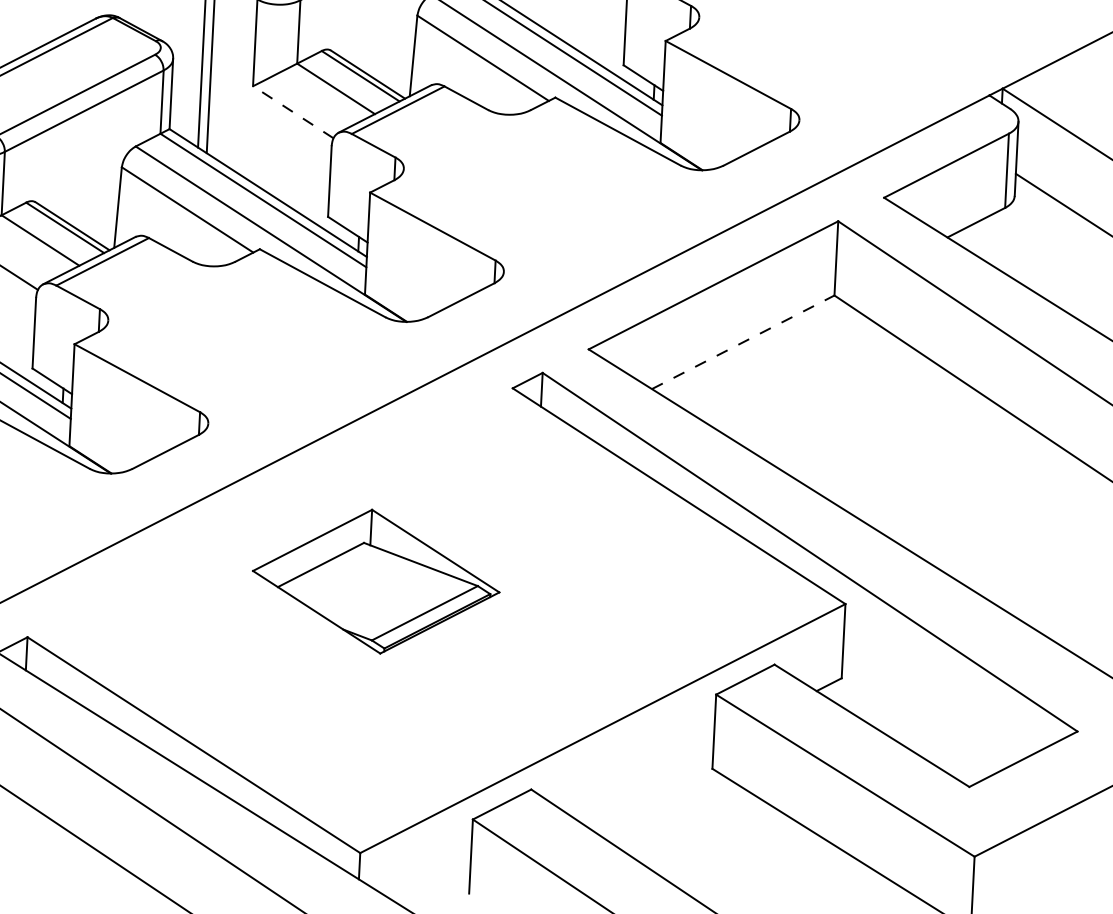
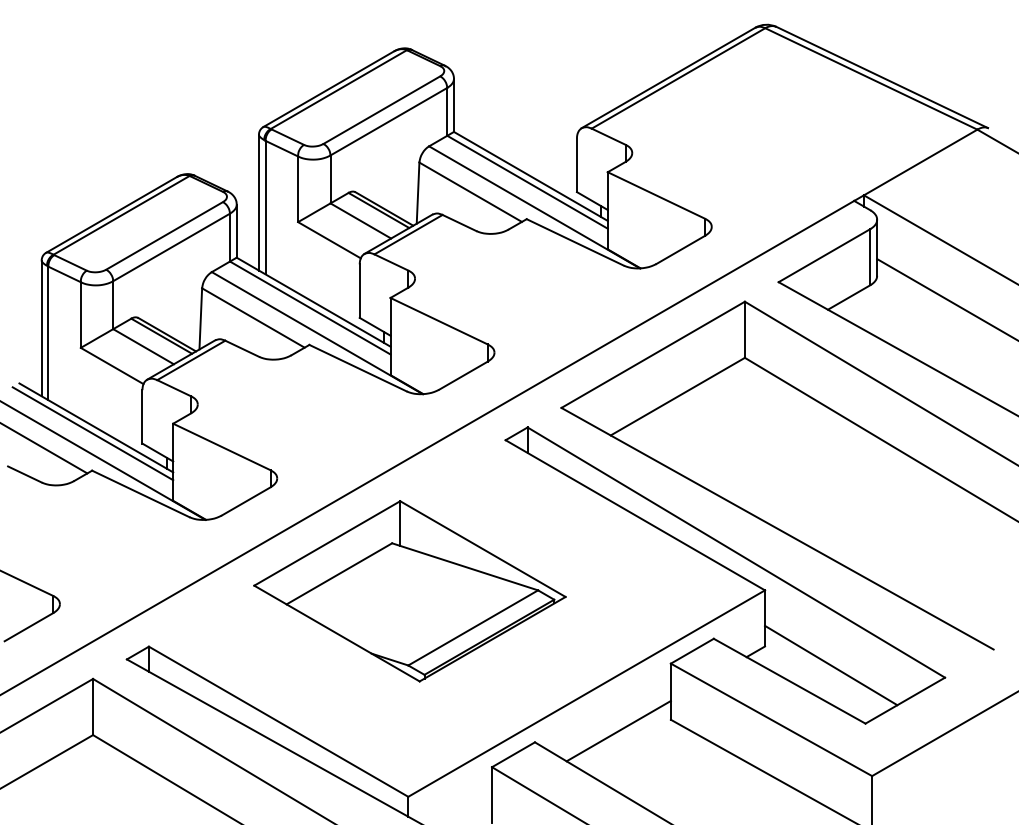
line: (293, 111) -> (329, 239), dashed -> solid
line: (742, 342) -> (677, 396), dashed -> solid
part: (375, 581) -> (409, 591), size x1.67
line: (928, 707) -> (831, 665), added
line: (642, 779) -> (618, 730), added

